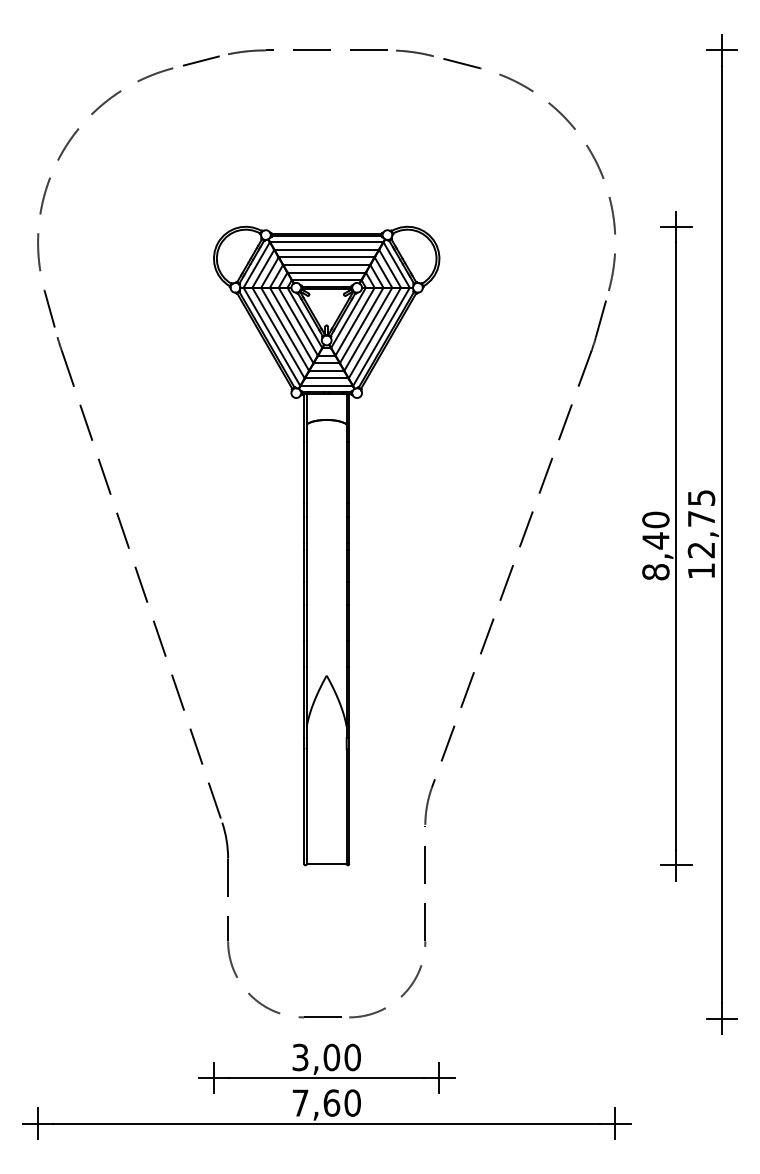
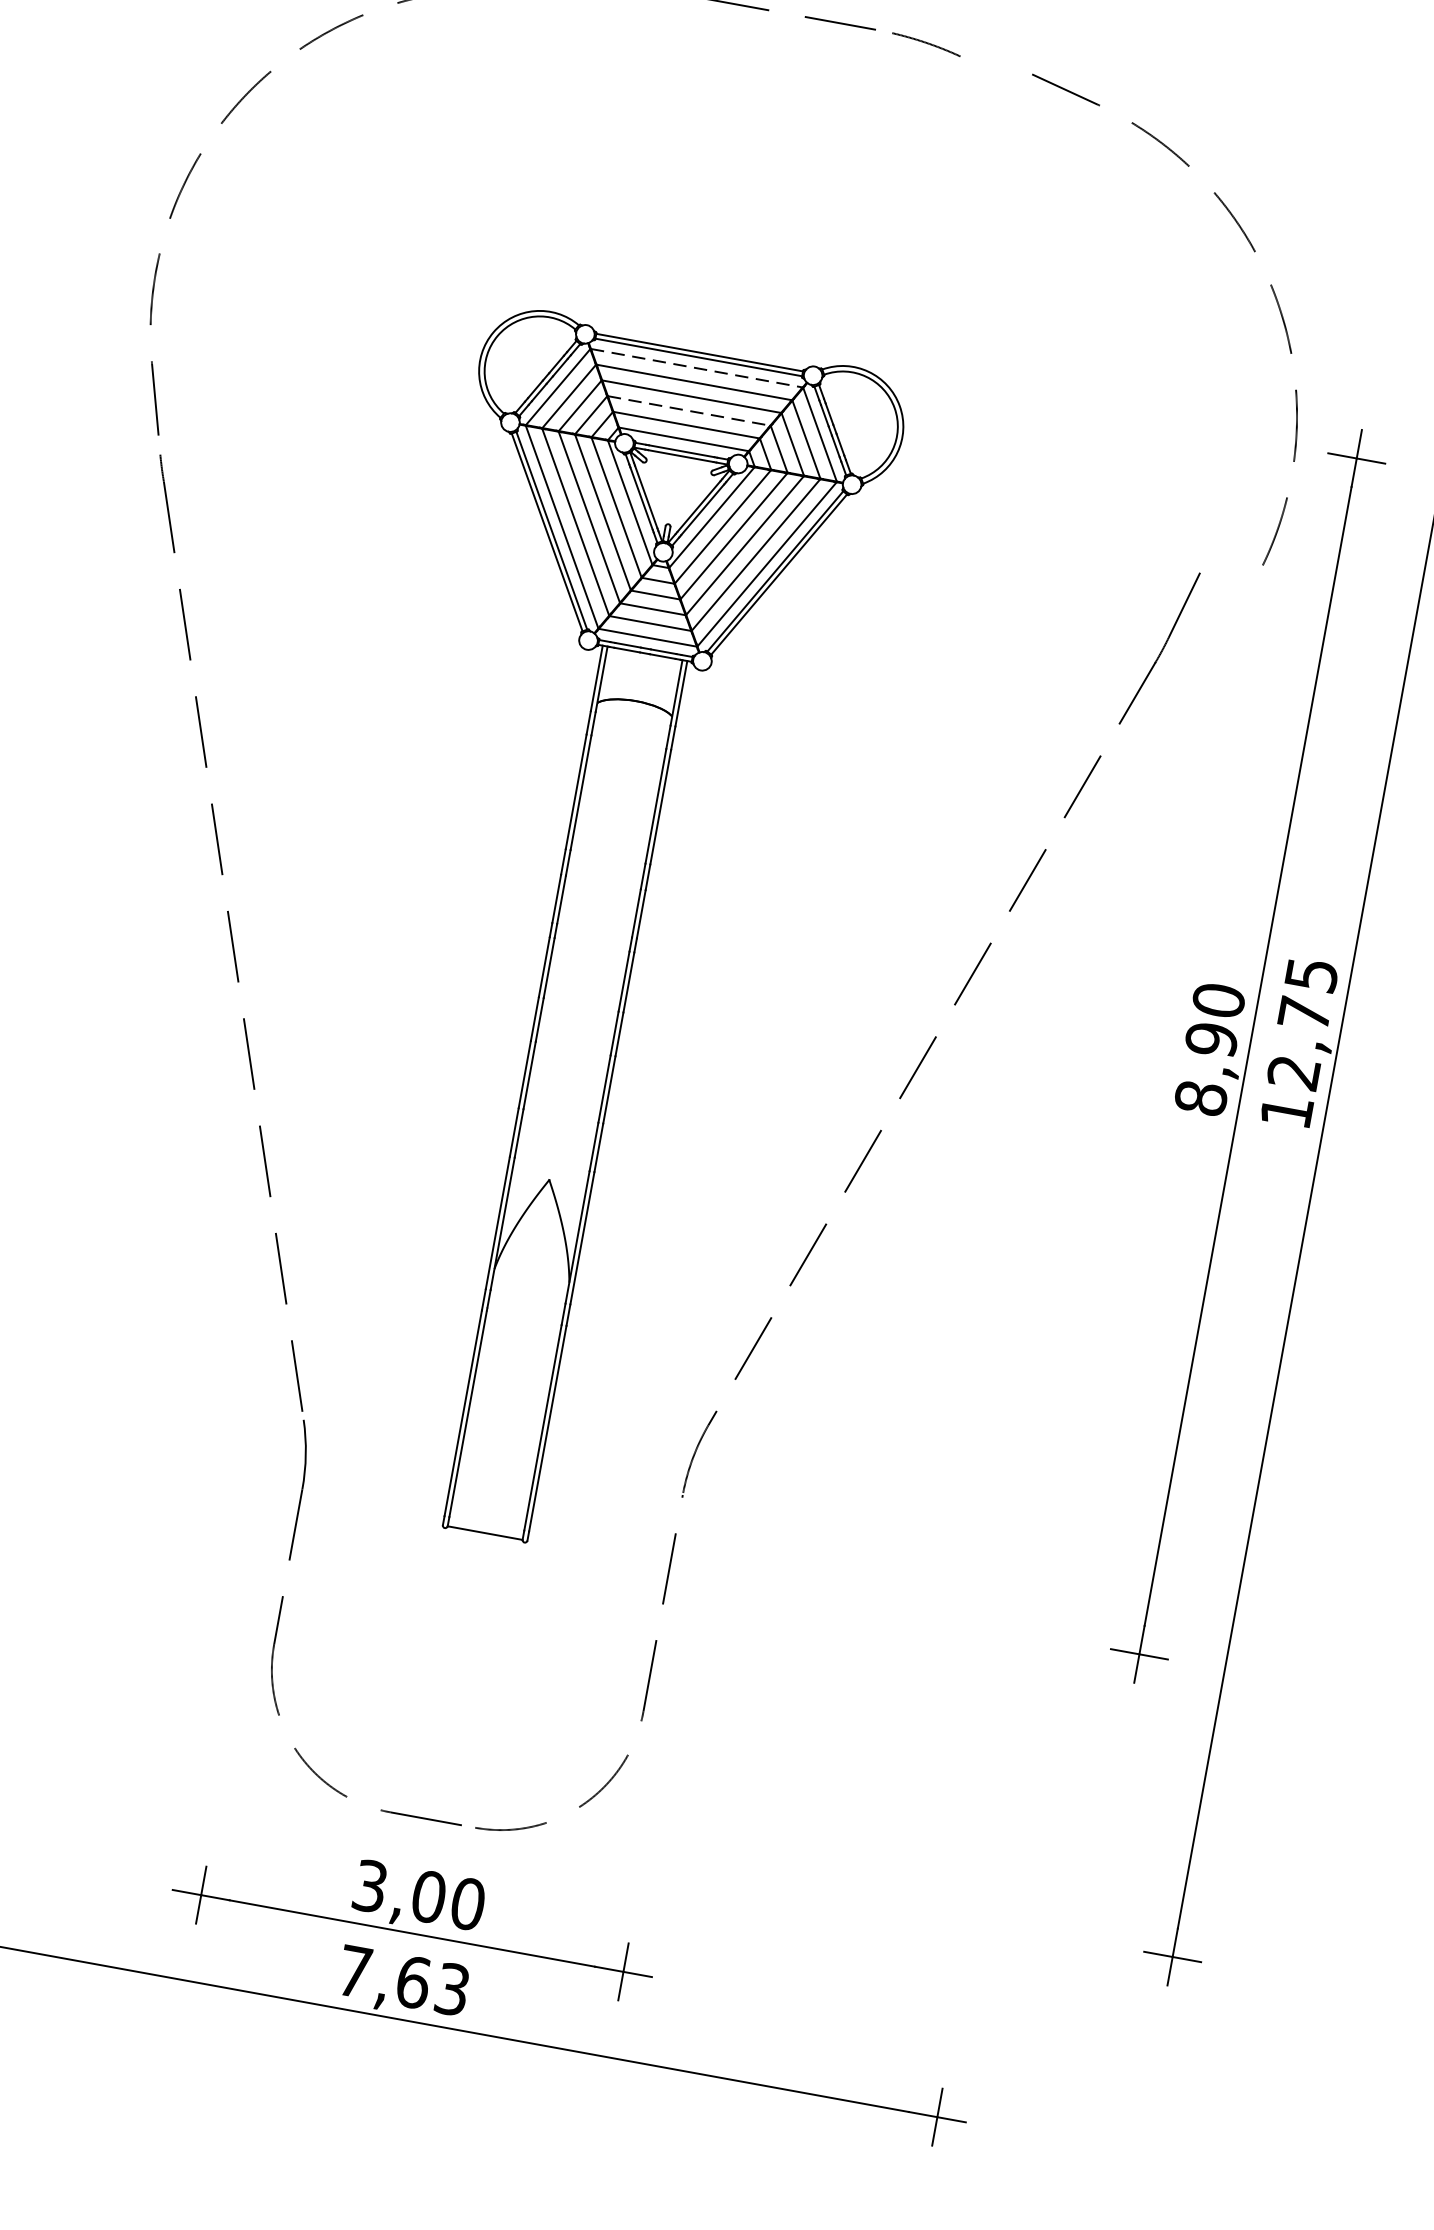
part: (586, 146) -> (1270, 287), moved
line: (326, 242) -> (696, 368), solid -> dashed
line: (327, 264) -> (690, 410), solid -> dashed
text: (655, 540) -> (1211, 1038), 8,40 -> 8,90
text: (352, 1102) -> (452, 1988), 7,60 -> 7,63

